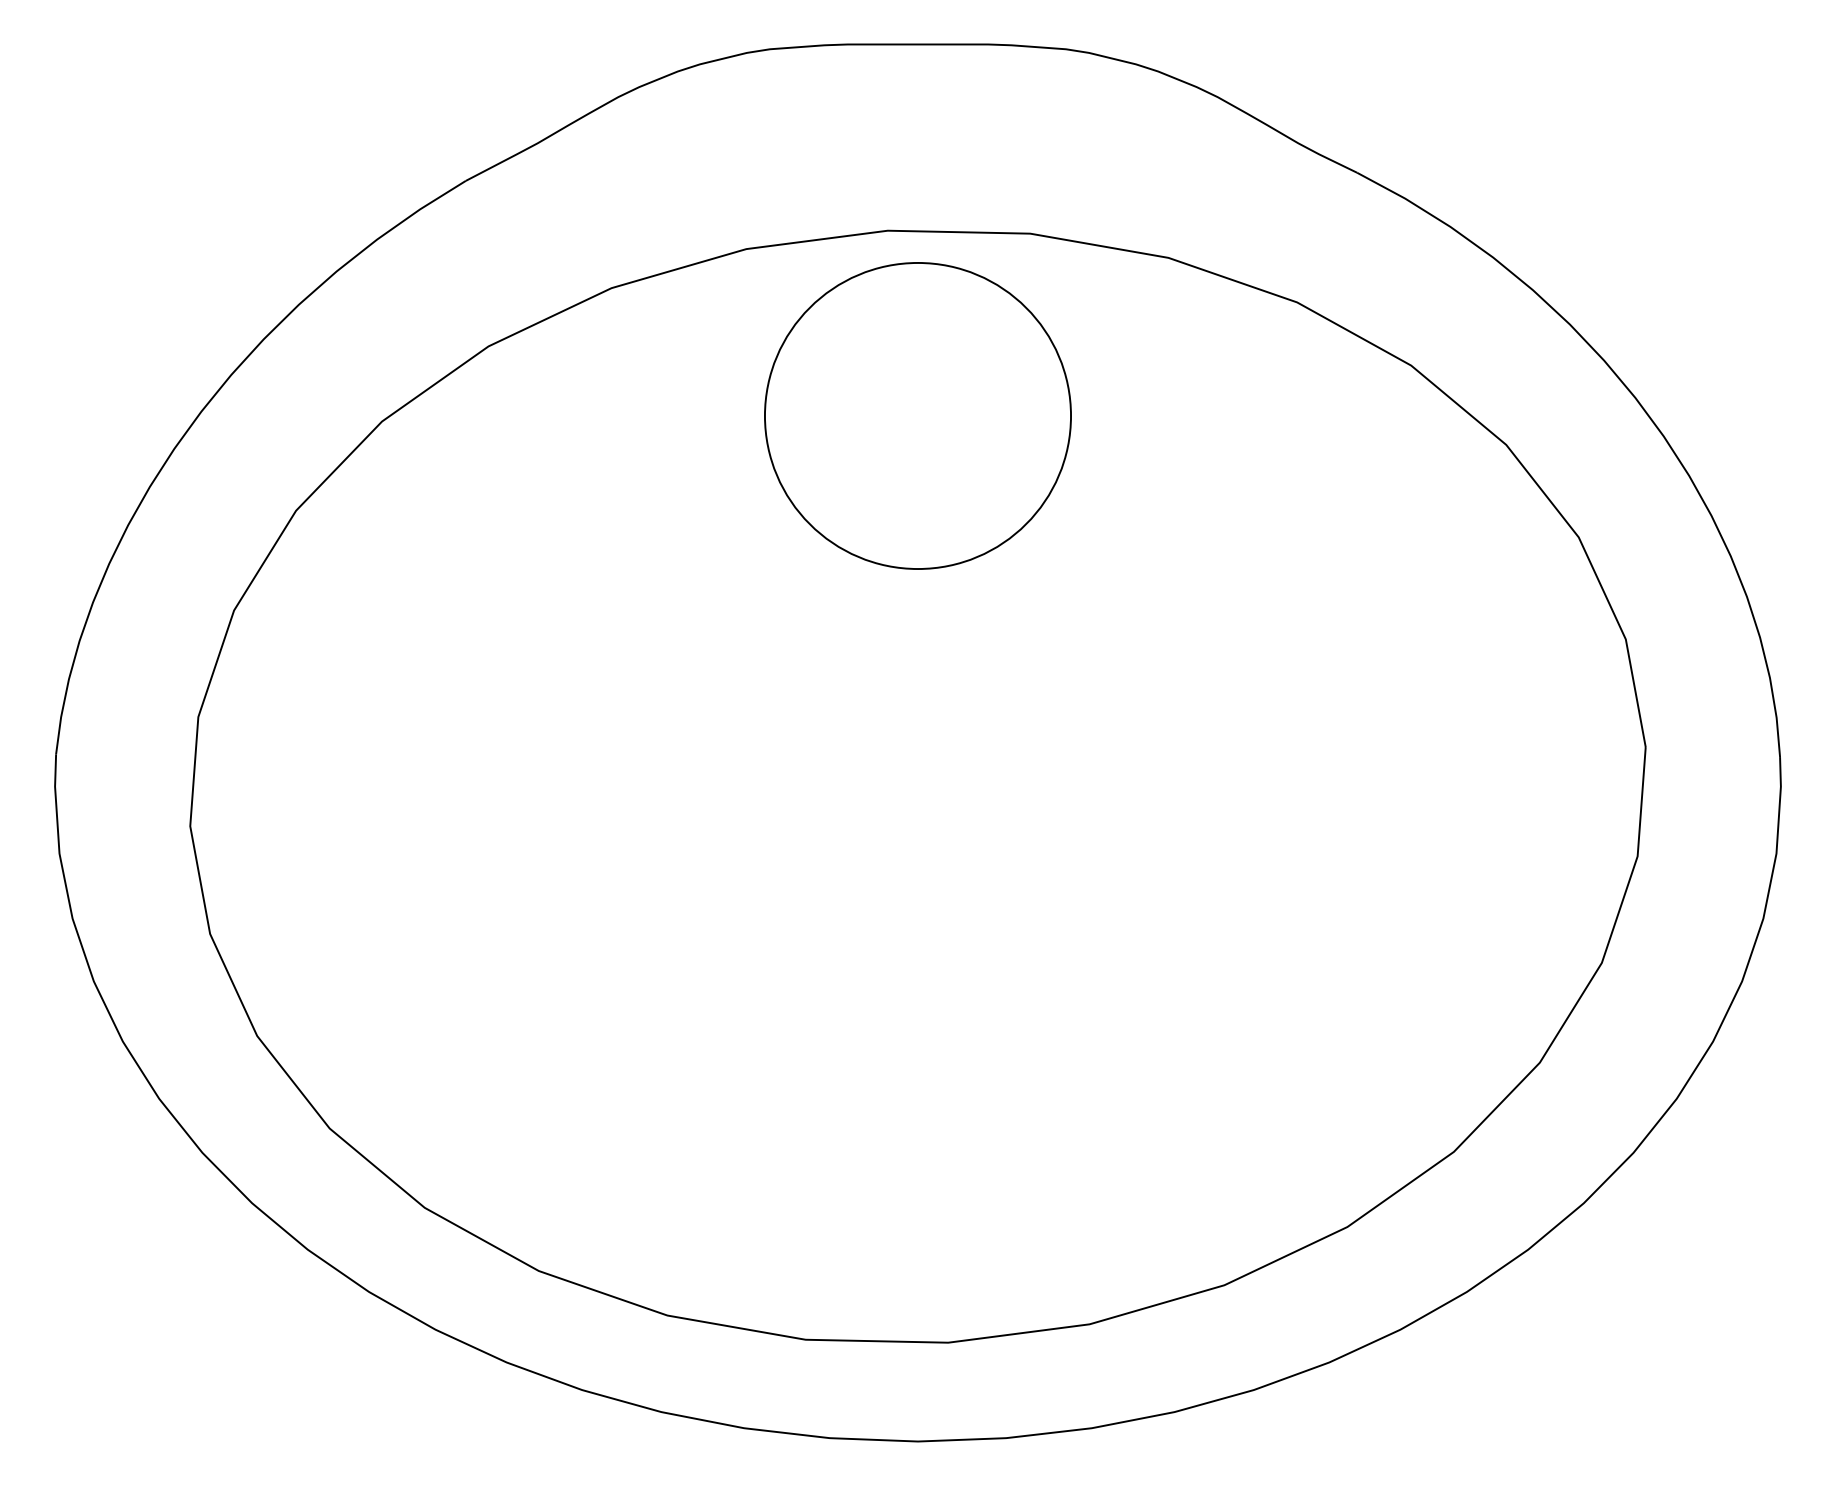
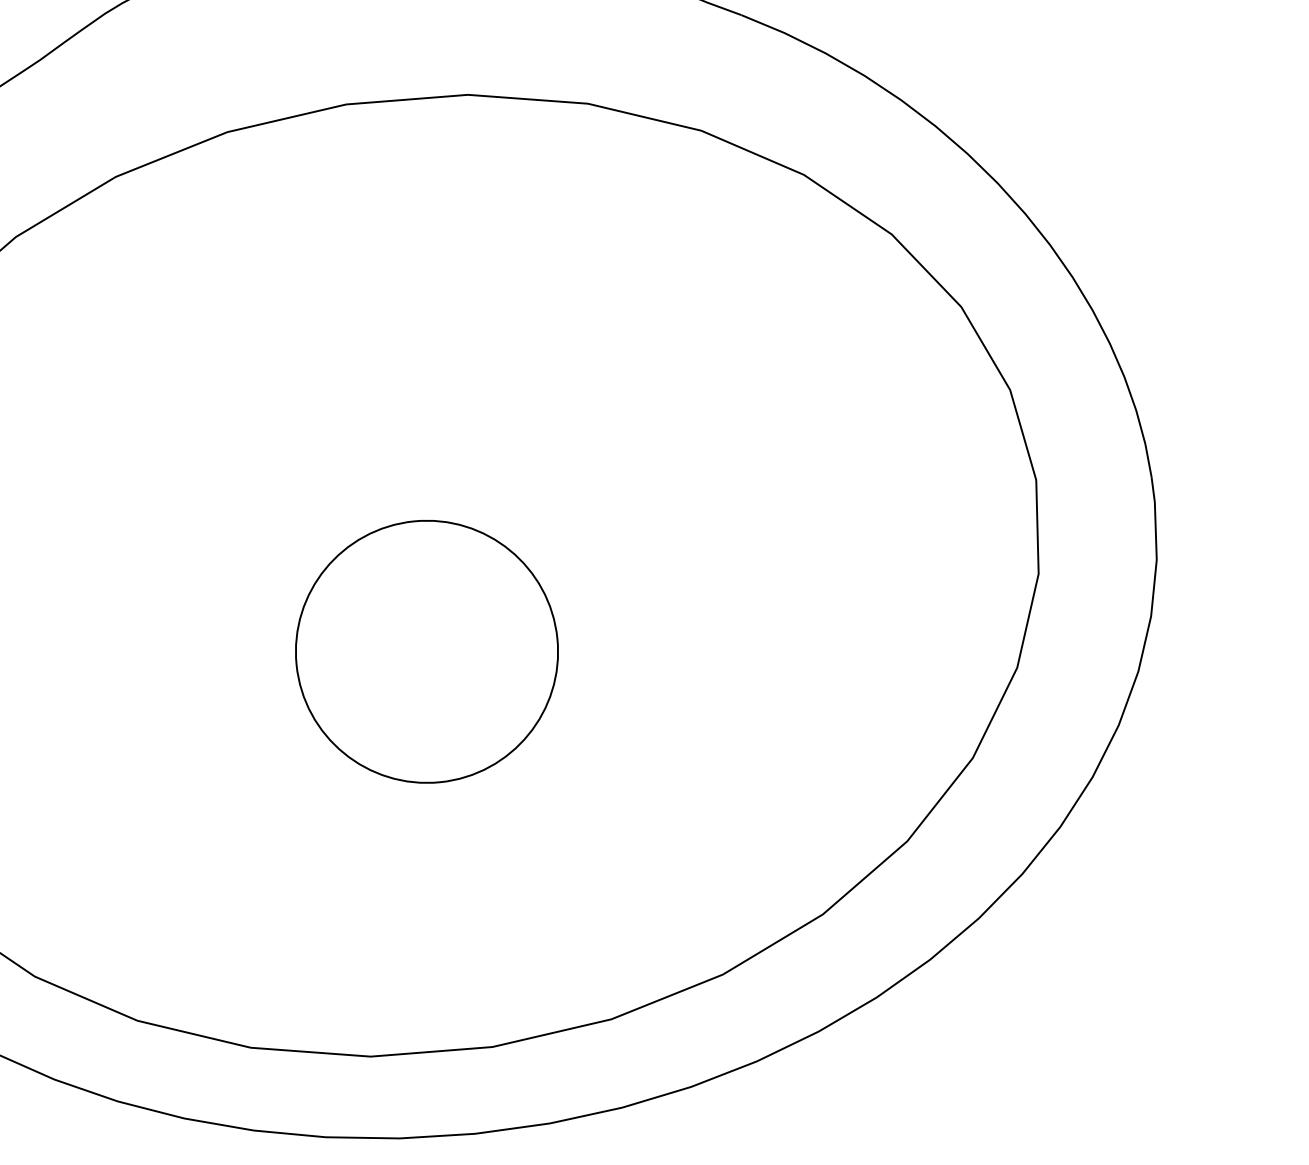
circle: (917, 415) -> (426, 651), moved

